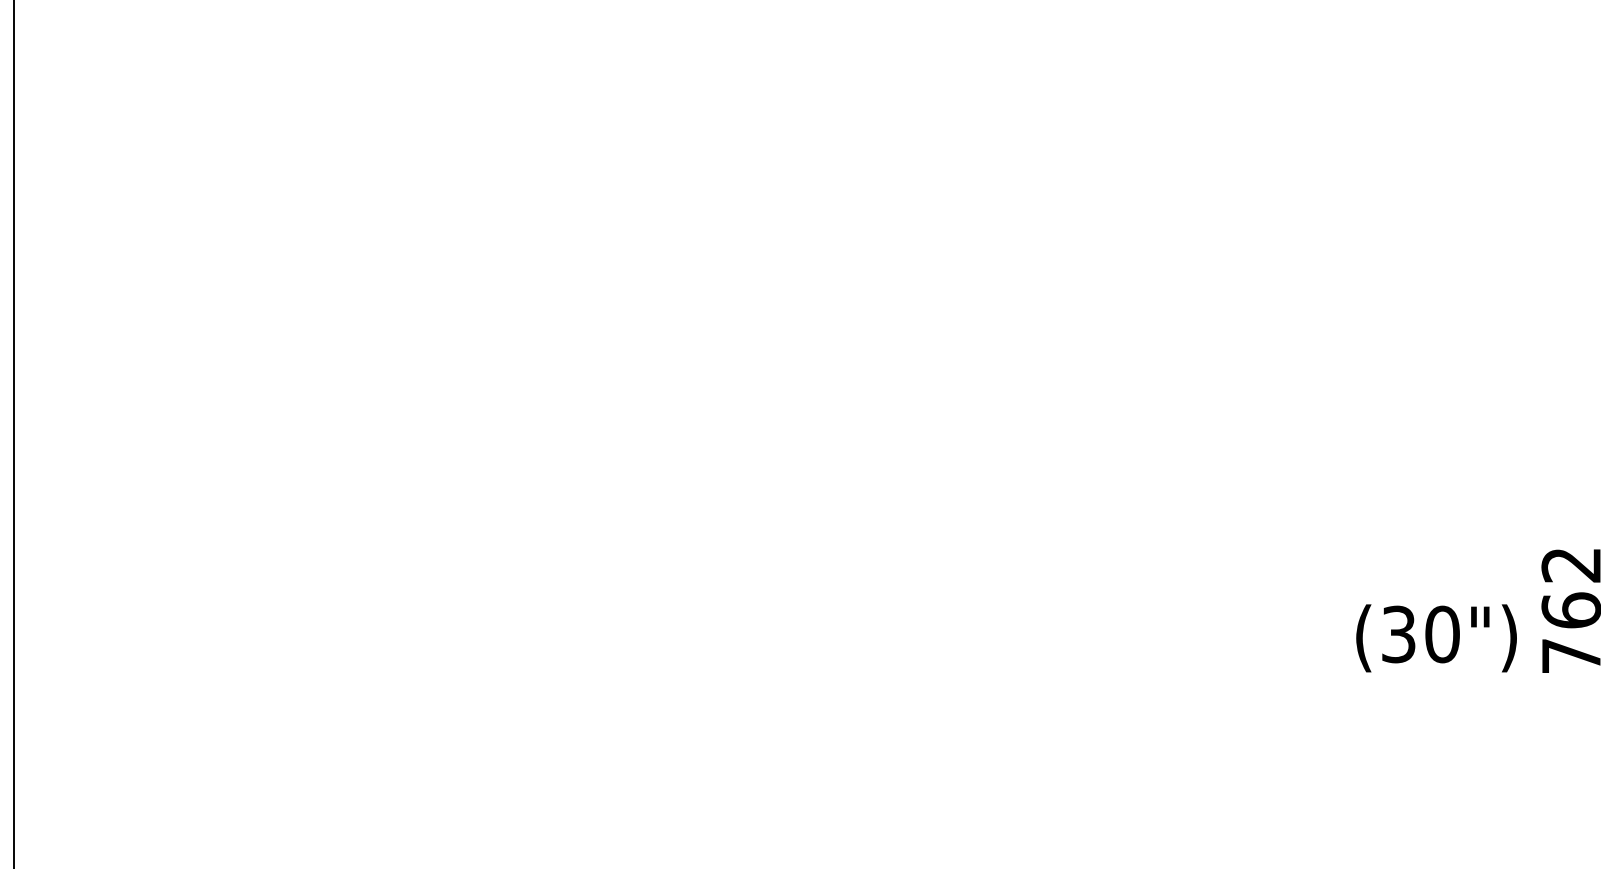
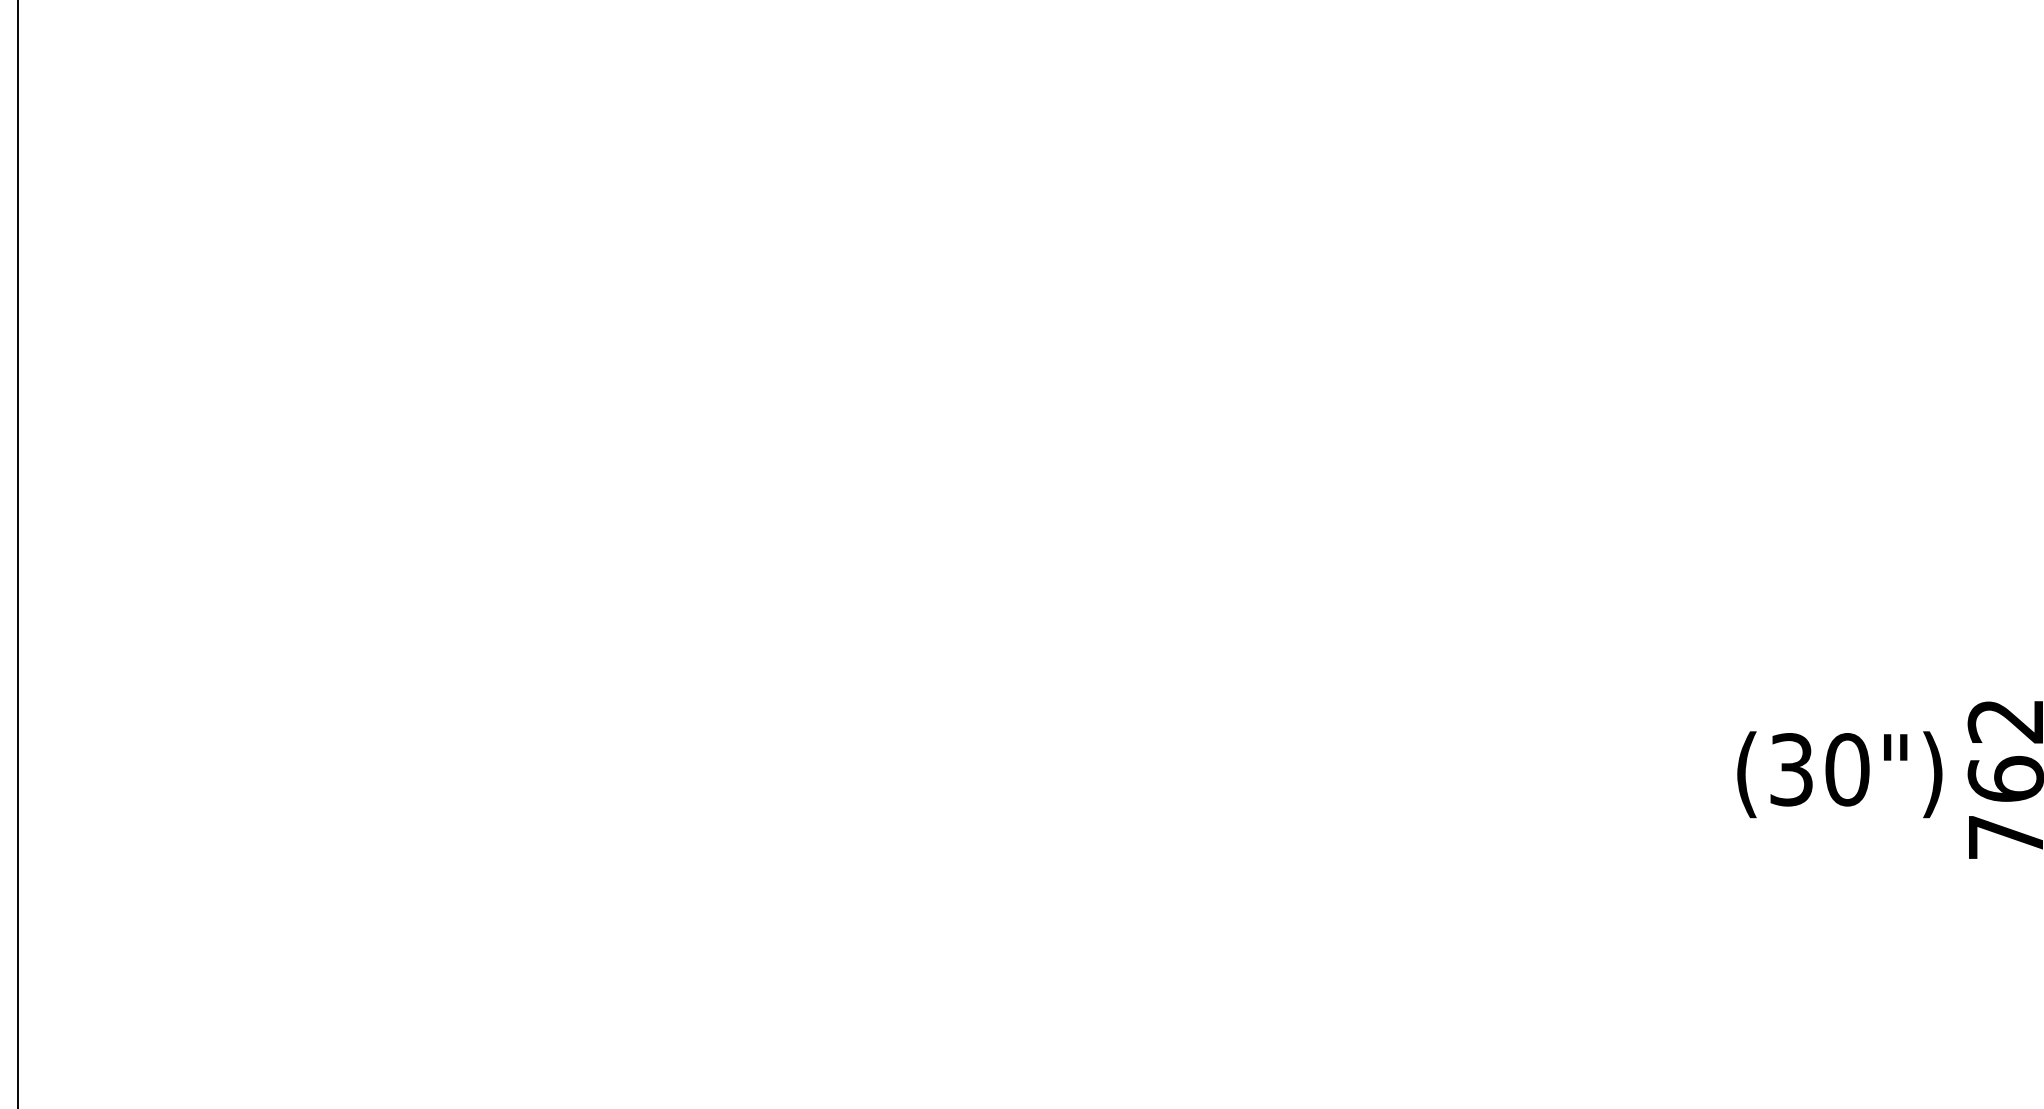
text: (1436, 638) -> (1839, 774), moved

